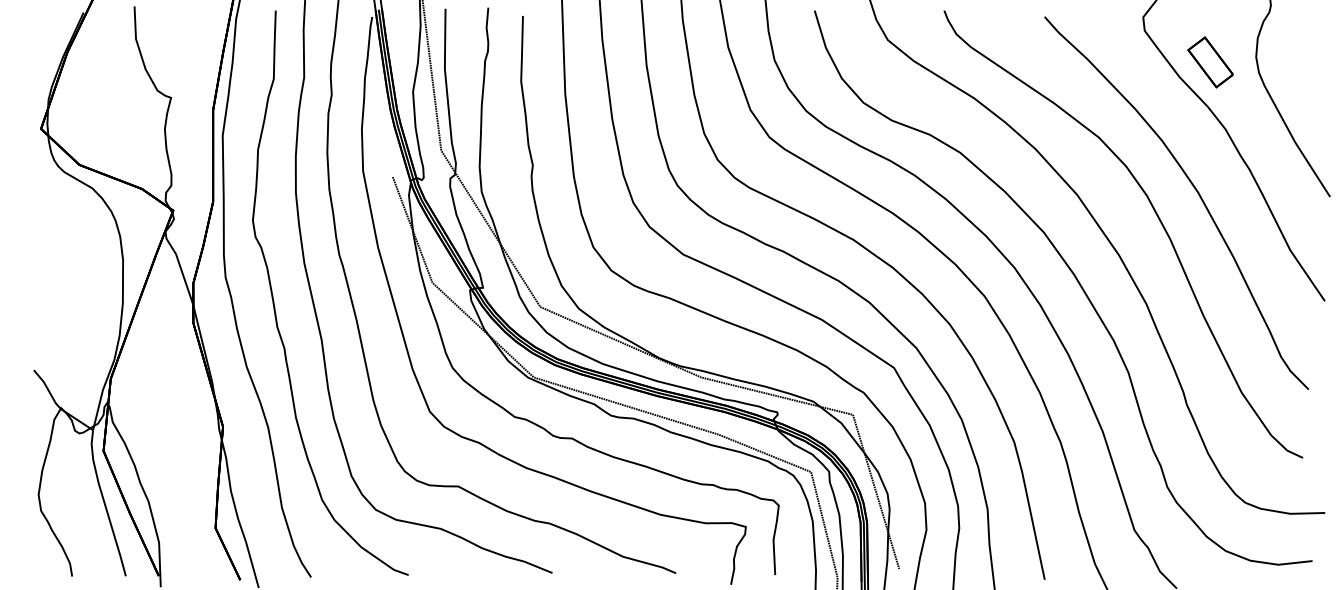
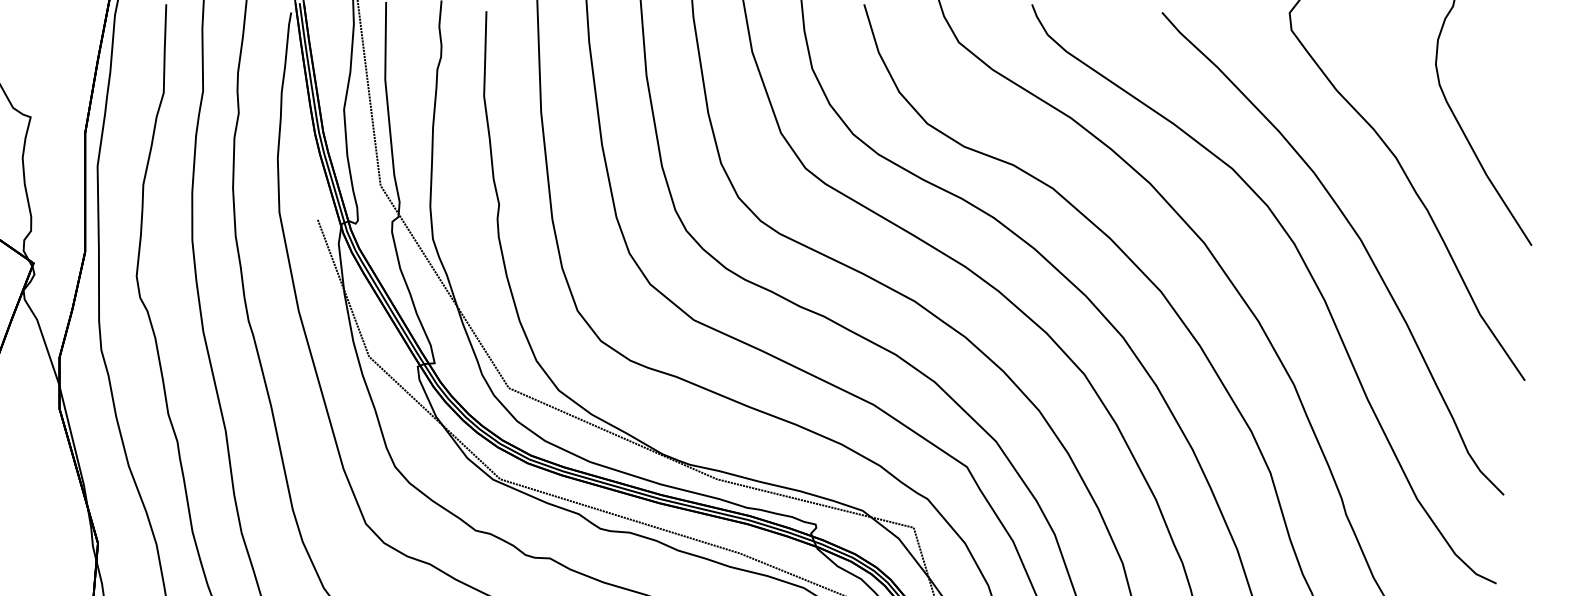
part: (1210, 62) -> (1376, 71), removed

